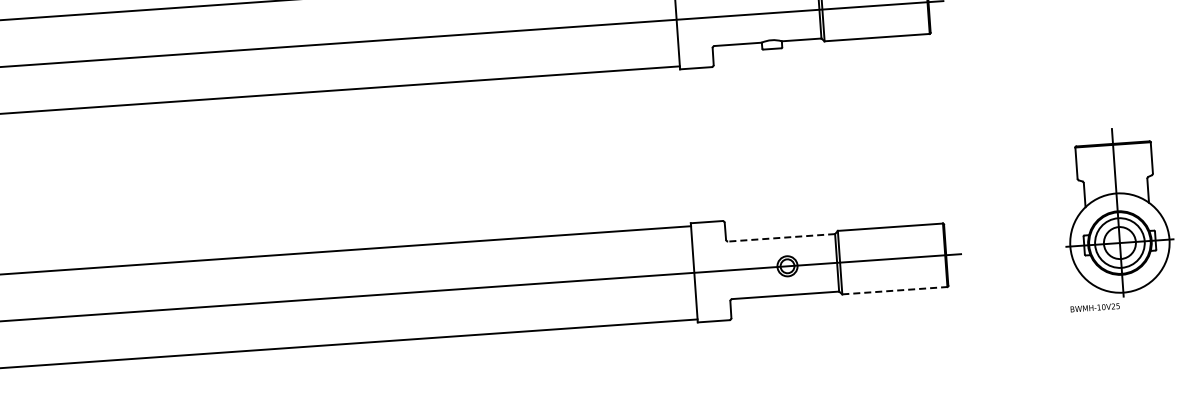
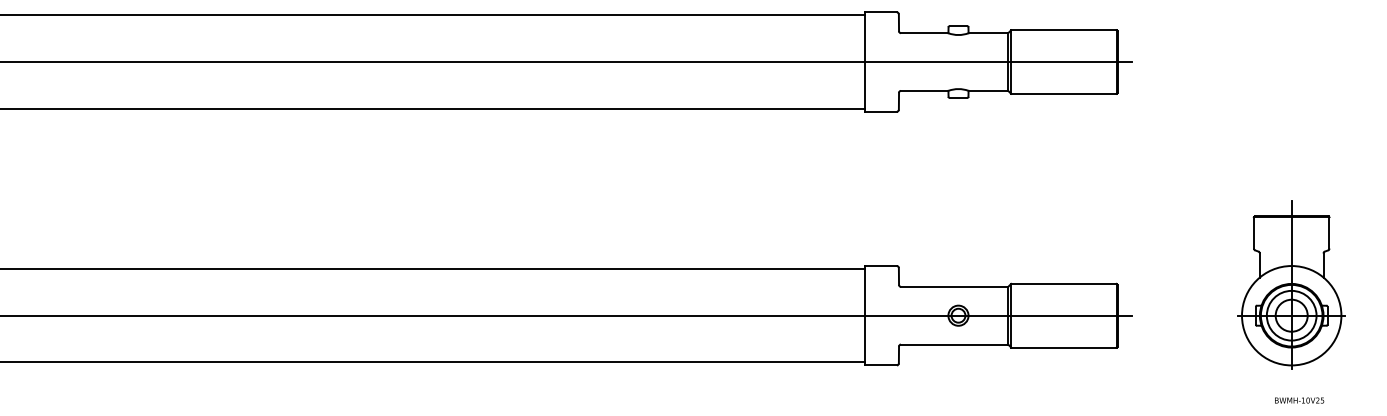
line: (781, 237) -> (954, 286), dashed -> solid
line: (894, 290) -> (1063, 347), dashed -> solid
text: (1095, 307) -> (1299, 400), moved

